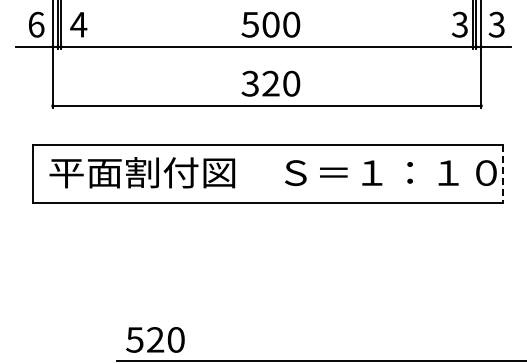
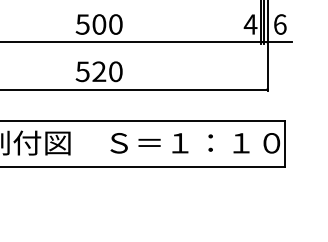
text: (459, 24) -> (250, 24), 3 -> 4
text: (496, 24) -> (279, 24), 3 -> 6
text: (250, 83) -> (82, 71), 320 -> 520
line: (502, 173) -> (284, 143), dashed -> solid

